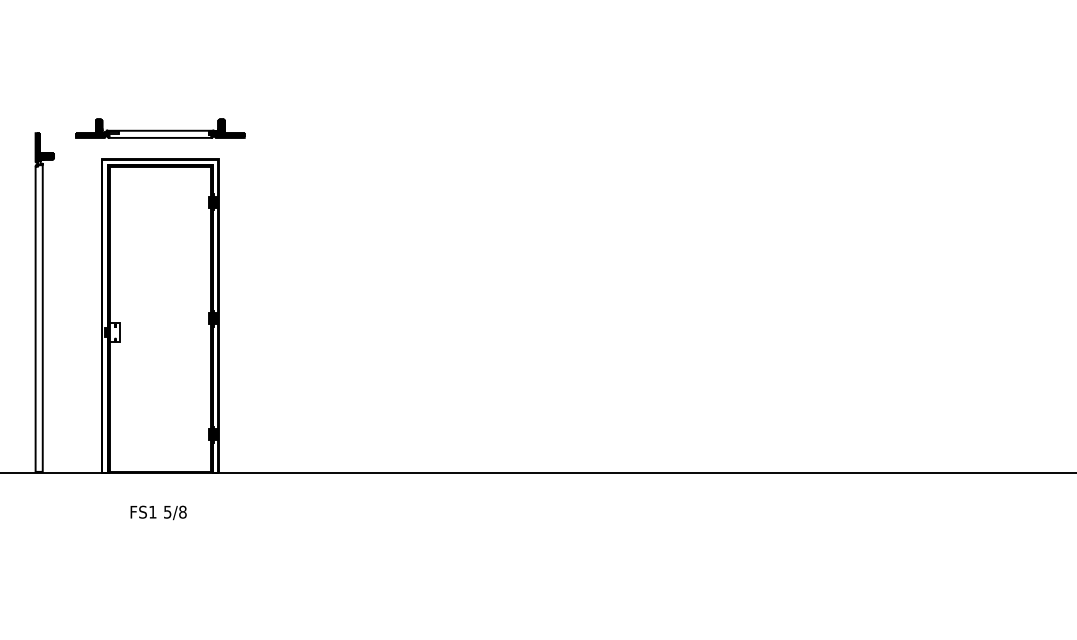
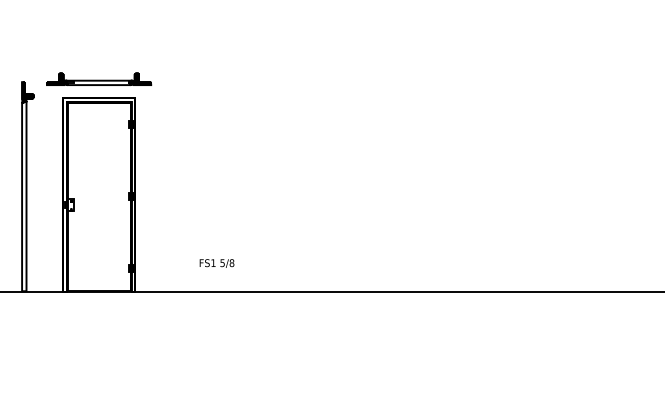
text: (157, 512) -> (216, 263), moved

